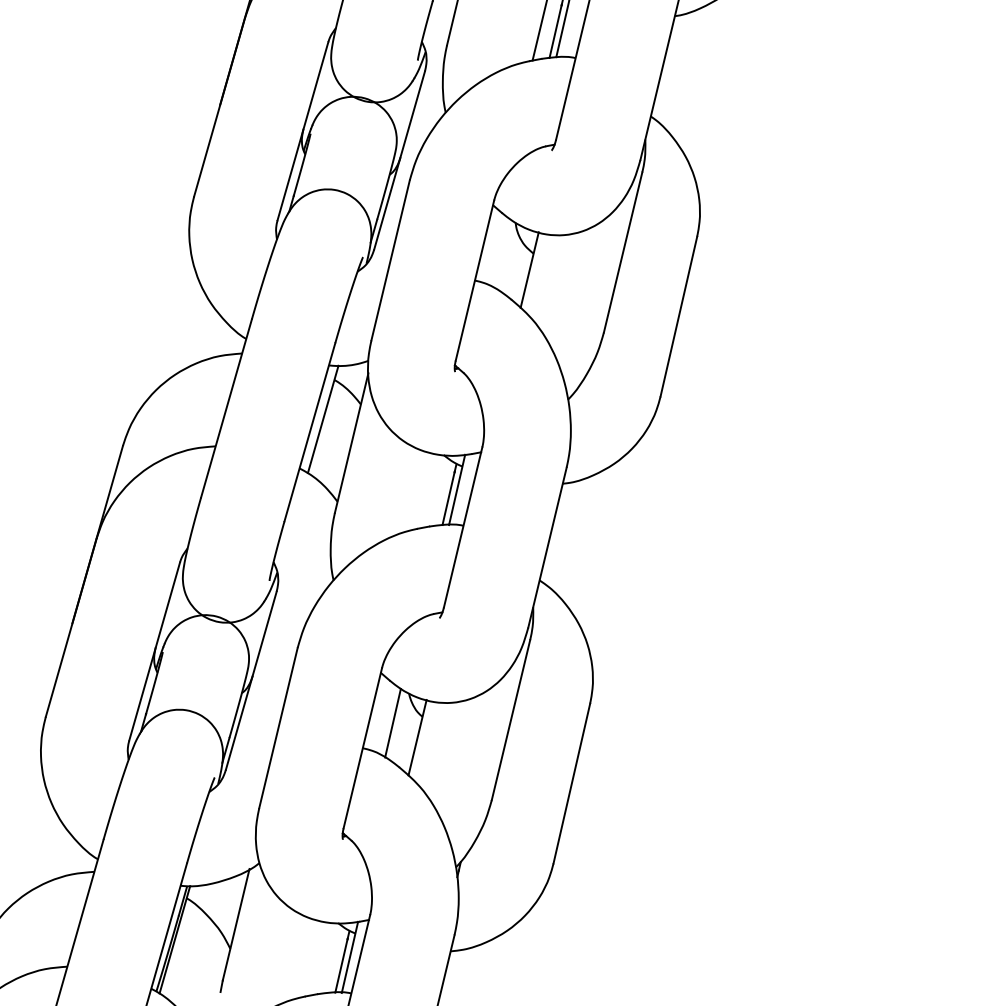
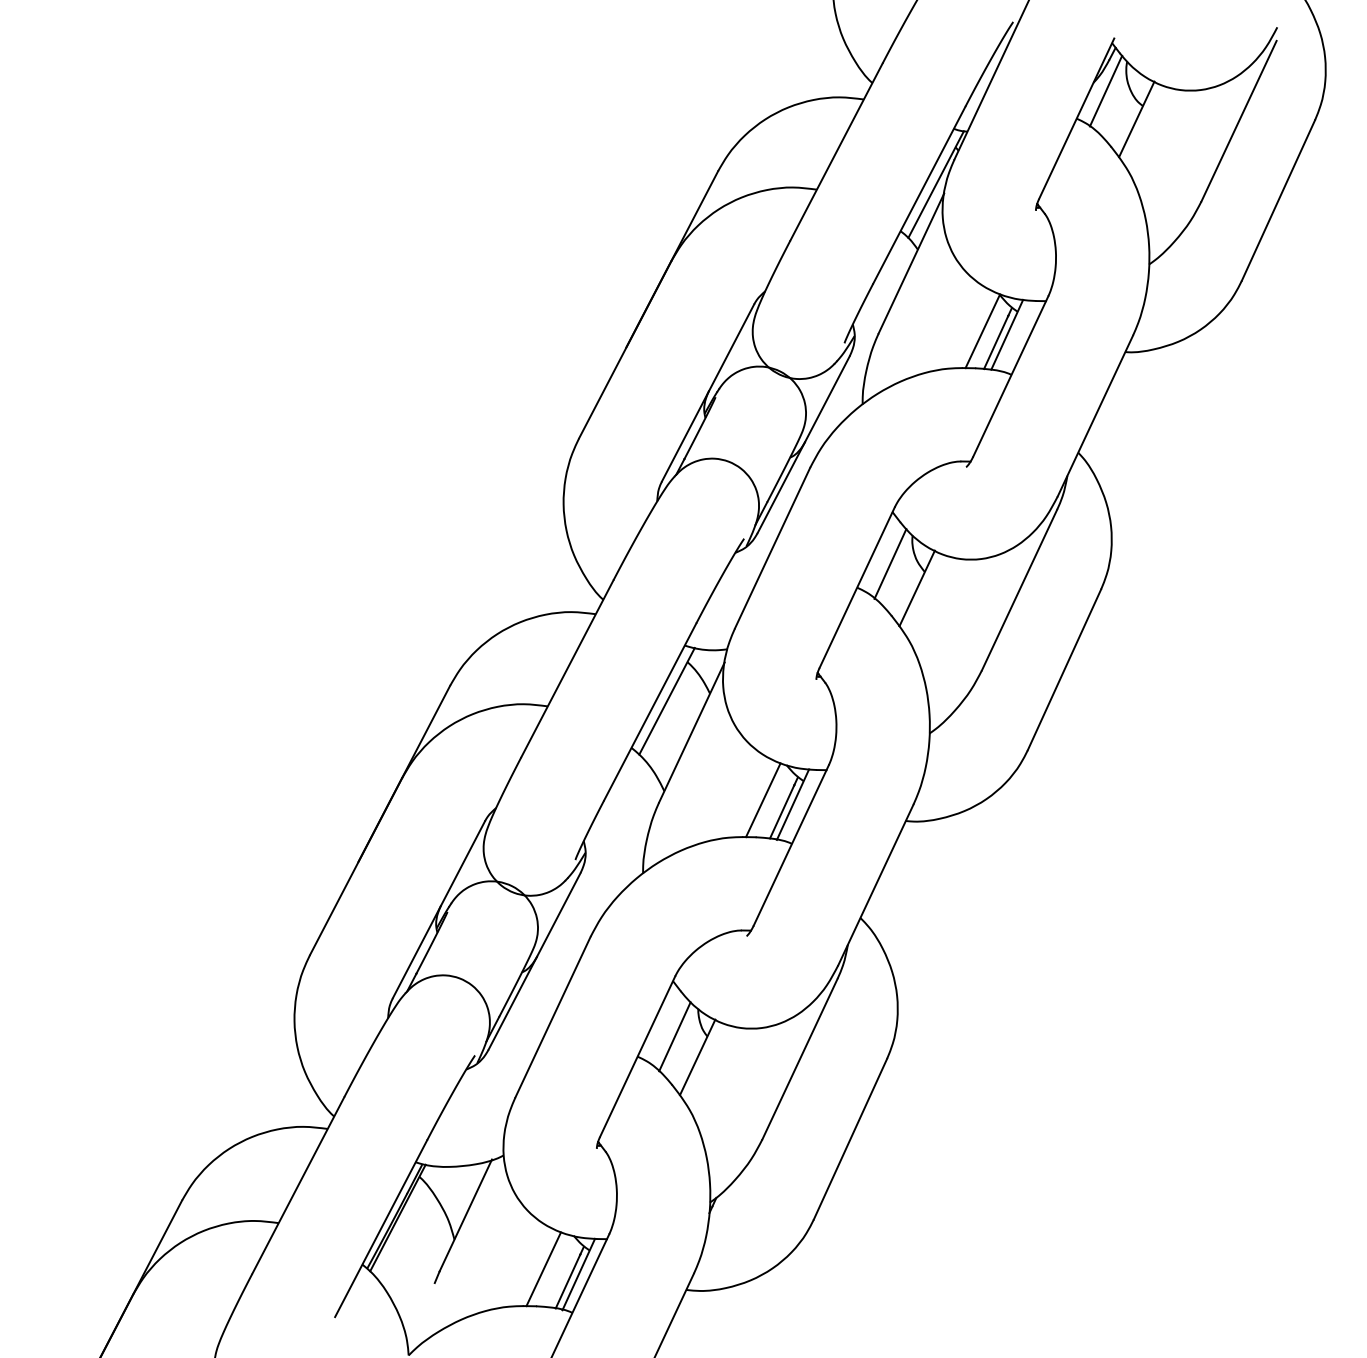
line: (500, 252) -> (890, 563), added
line: (429, 491) -> (763, 800), added
line: (316, 959) -> (543, 1269), added

